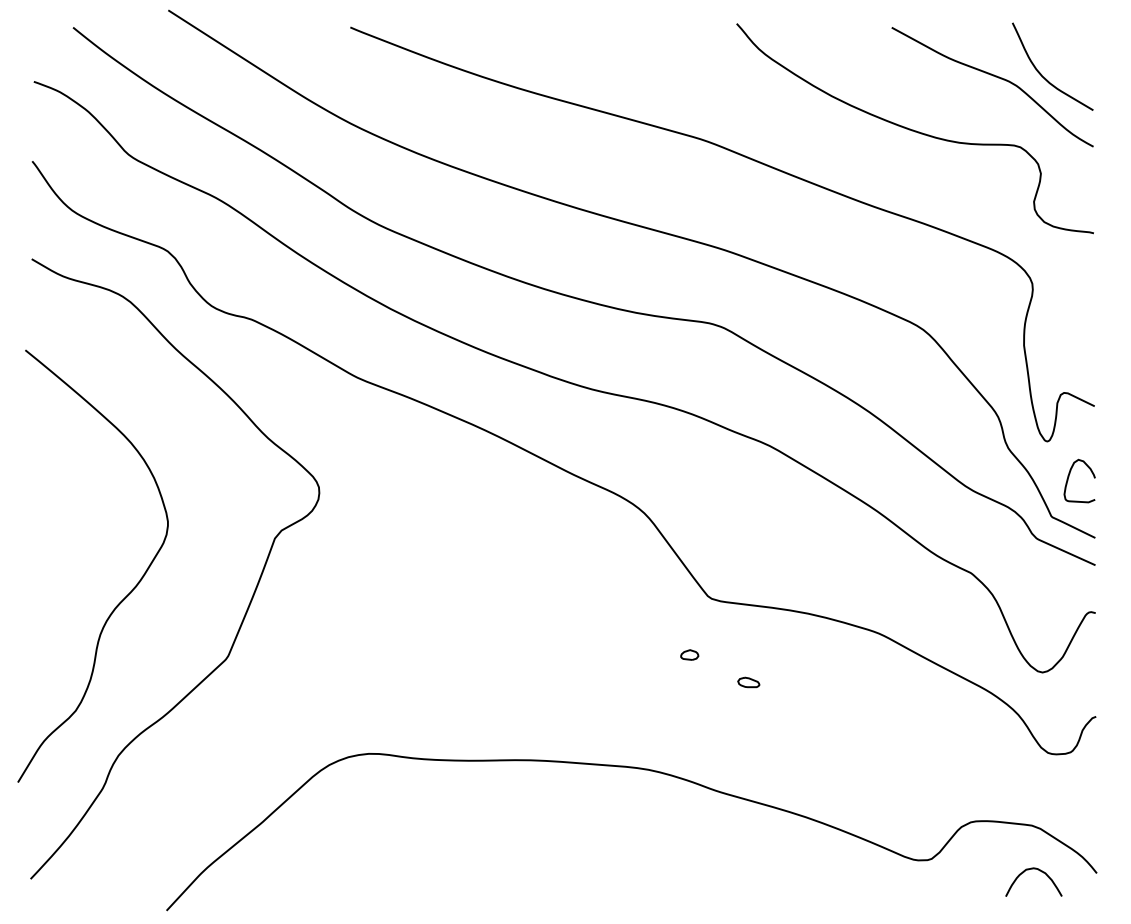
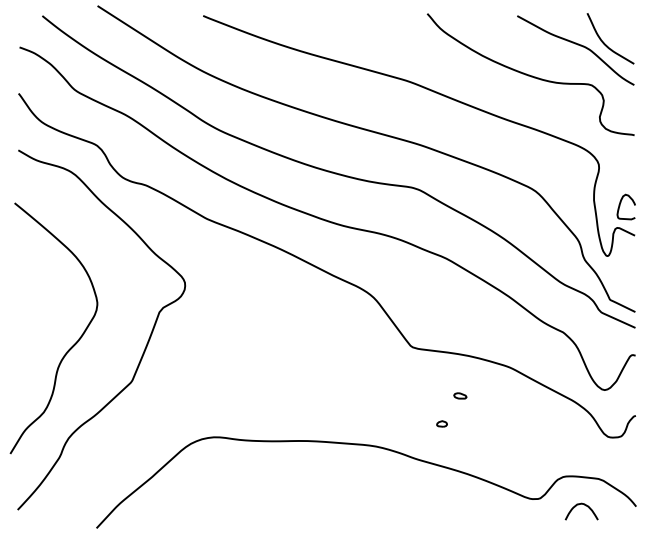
curve: (1069, 480) -> (620, 206), moved
part: (688, 654) -> (441, 423), moved
part: (749, 681) -> (460, 395), moved
curve: (1040, 873) -> (585, 506), moved

